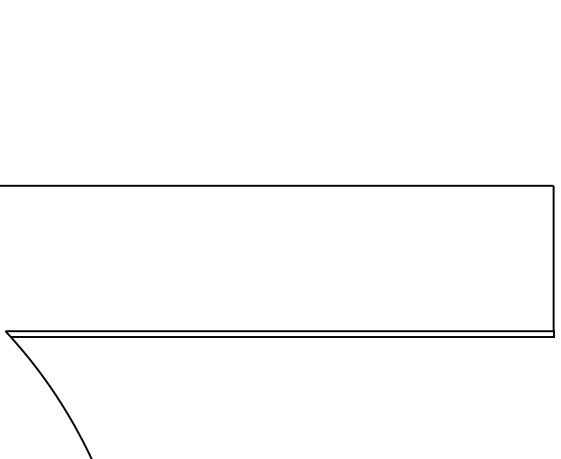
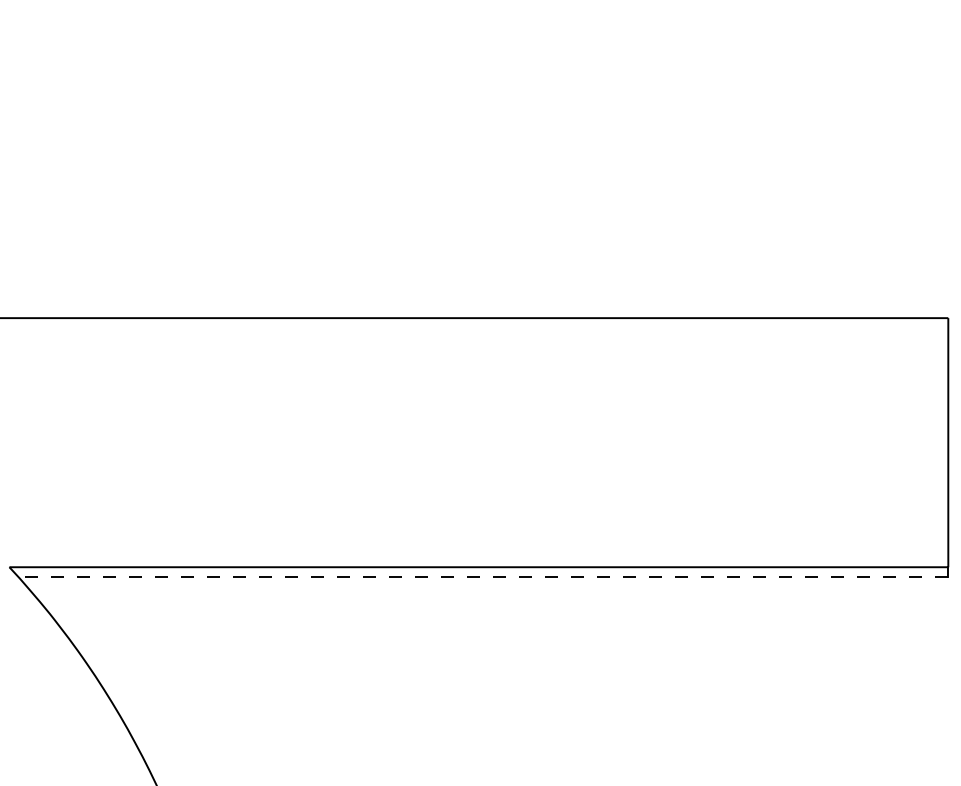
line: (282, 336) -> (483, 576), solid -> dashed

